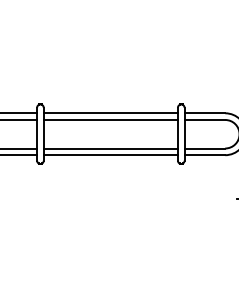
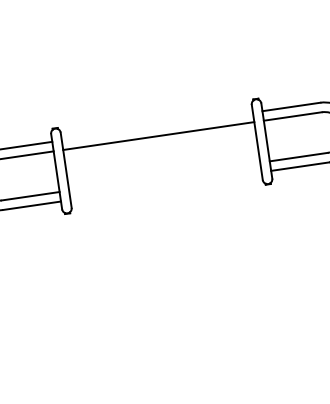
line: (110, 113) -> (156, 126), removed
line: (110, 148) -> (164, 176), removed
line: (110, 155) -> (165, 186), removed

